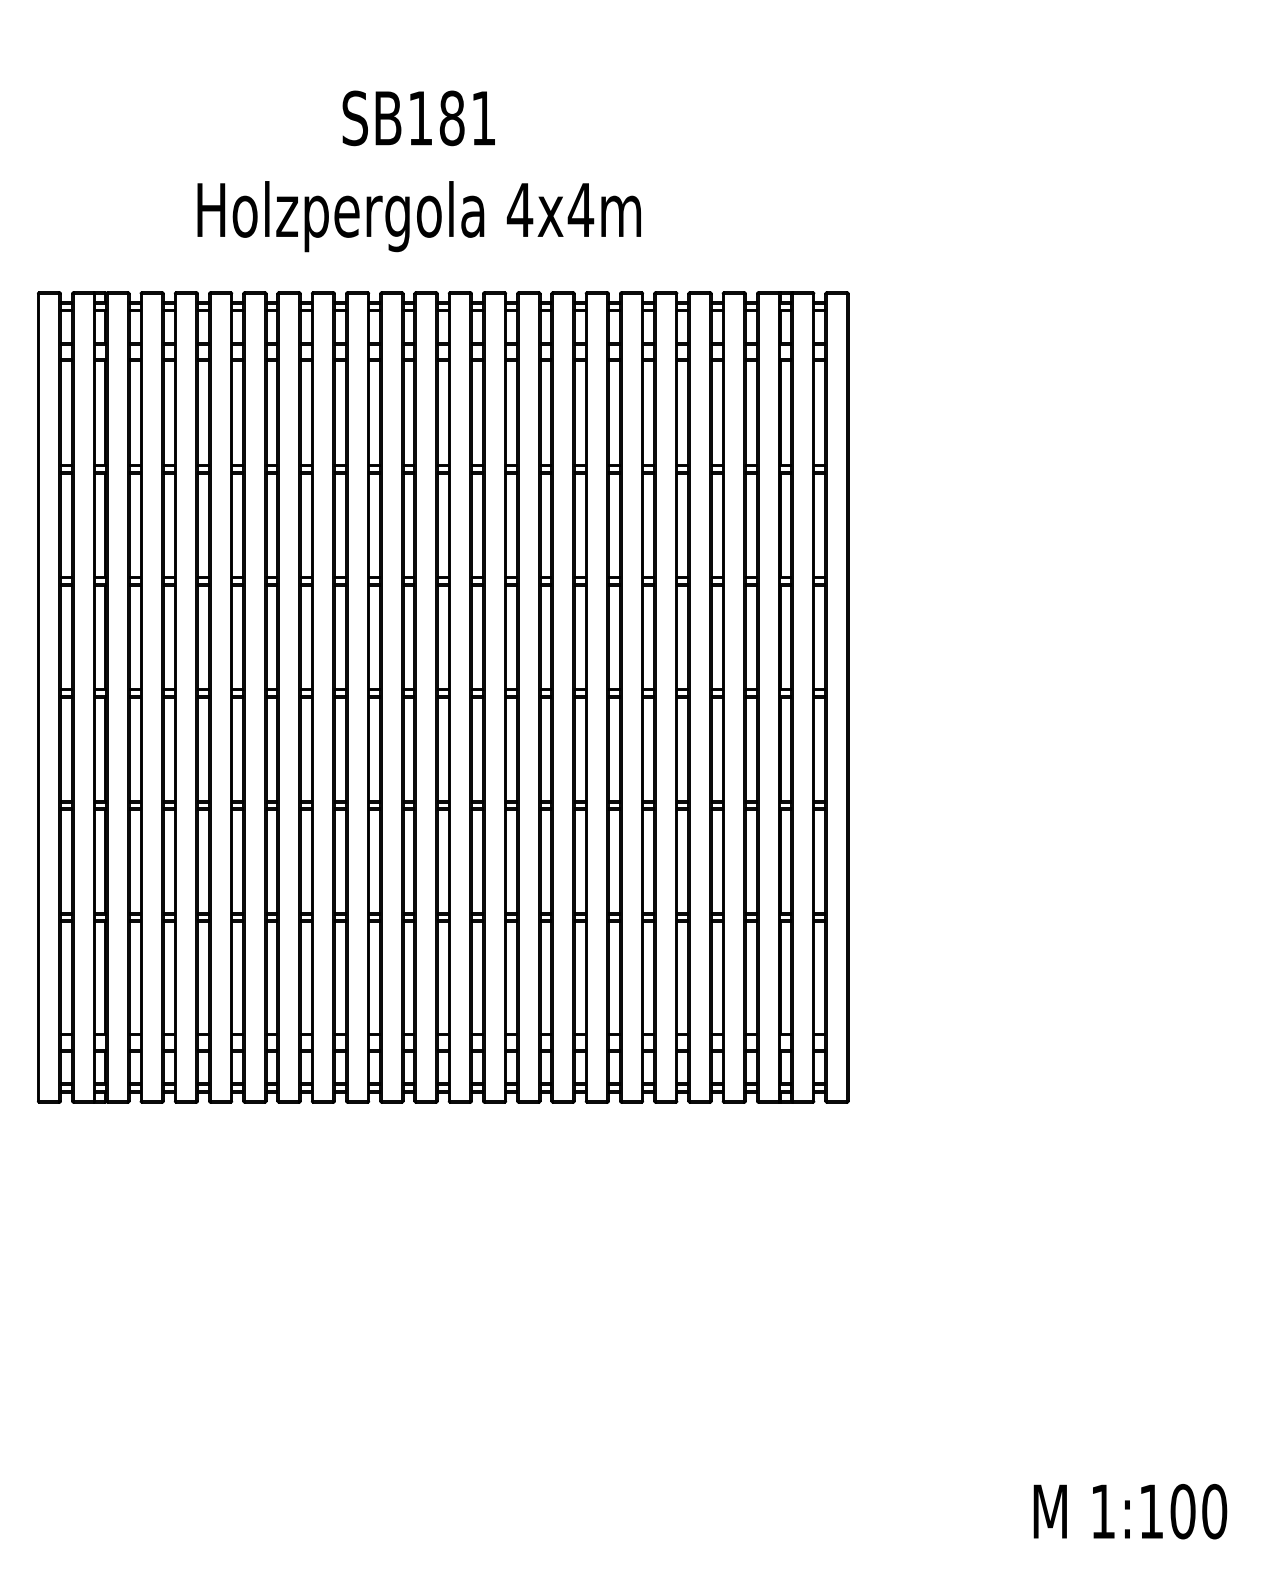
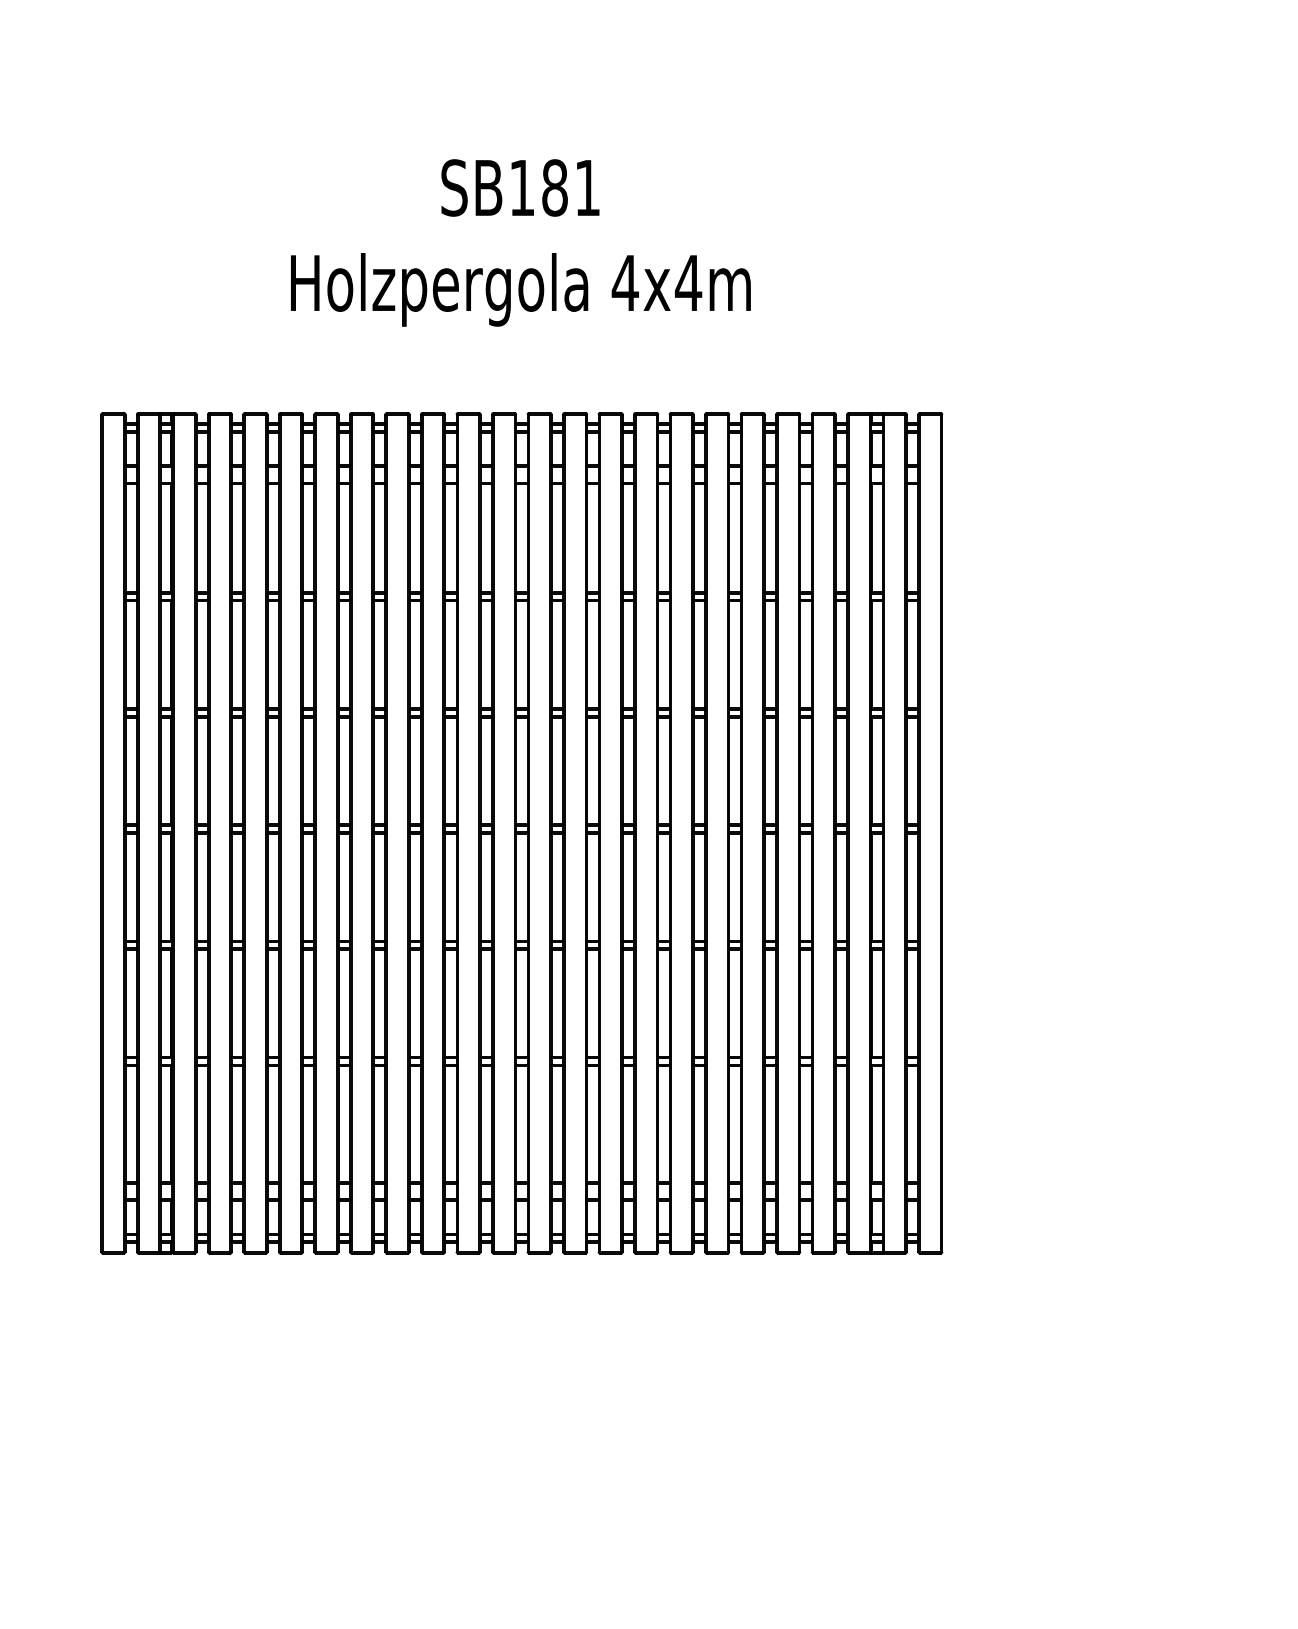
text: (418, 171) -> (520, 243), moved

